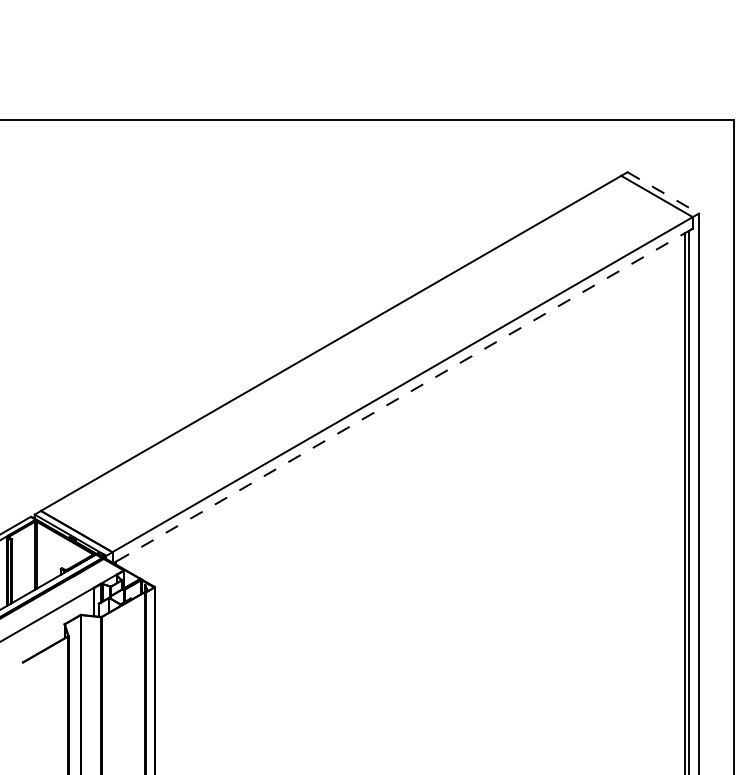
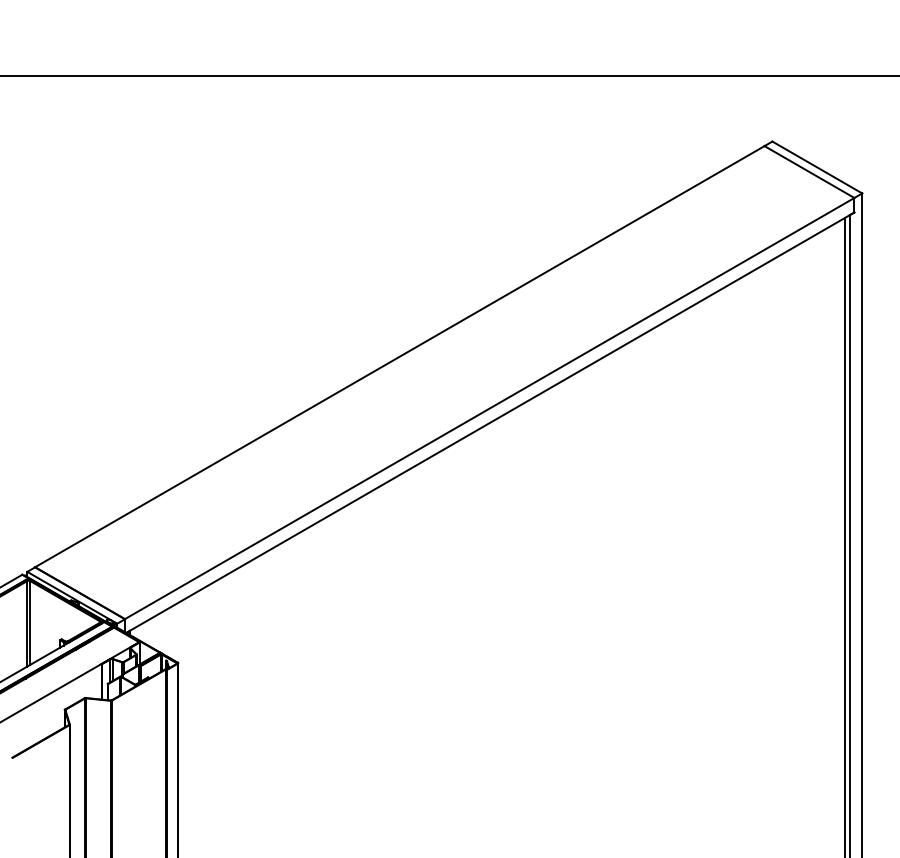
line: (663, 193) -> (817, 168), dashed -> solid
line: (402, 396) -> (489, 423), dashed -> solid

